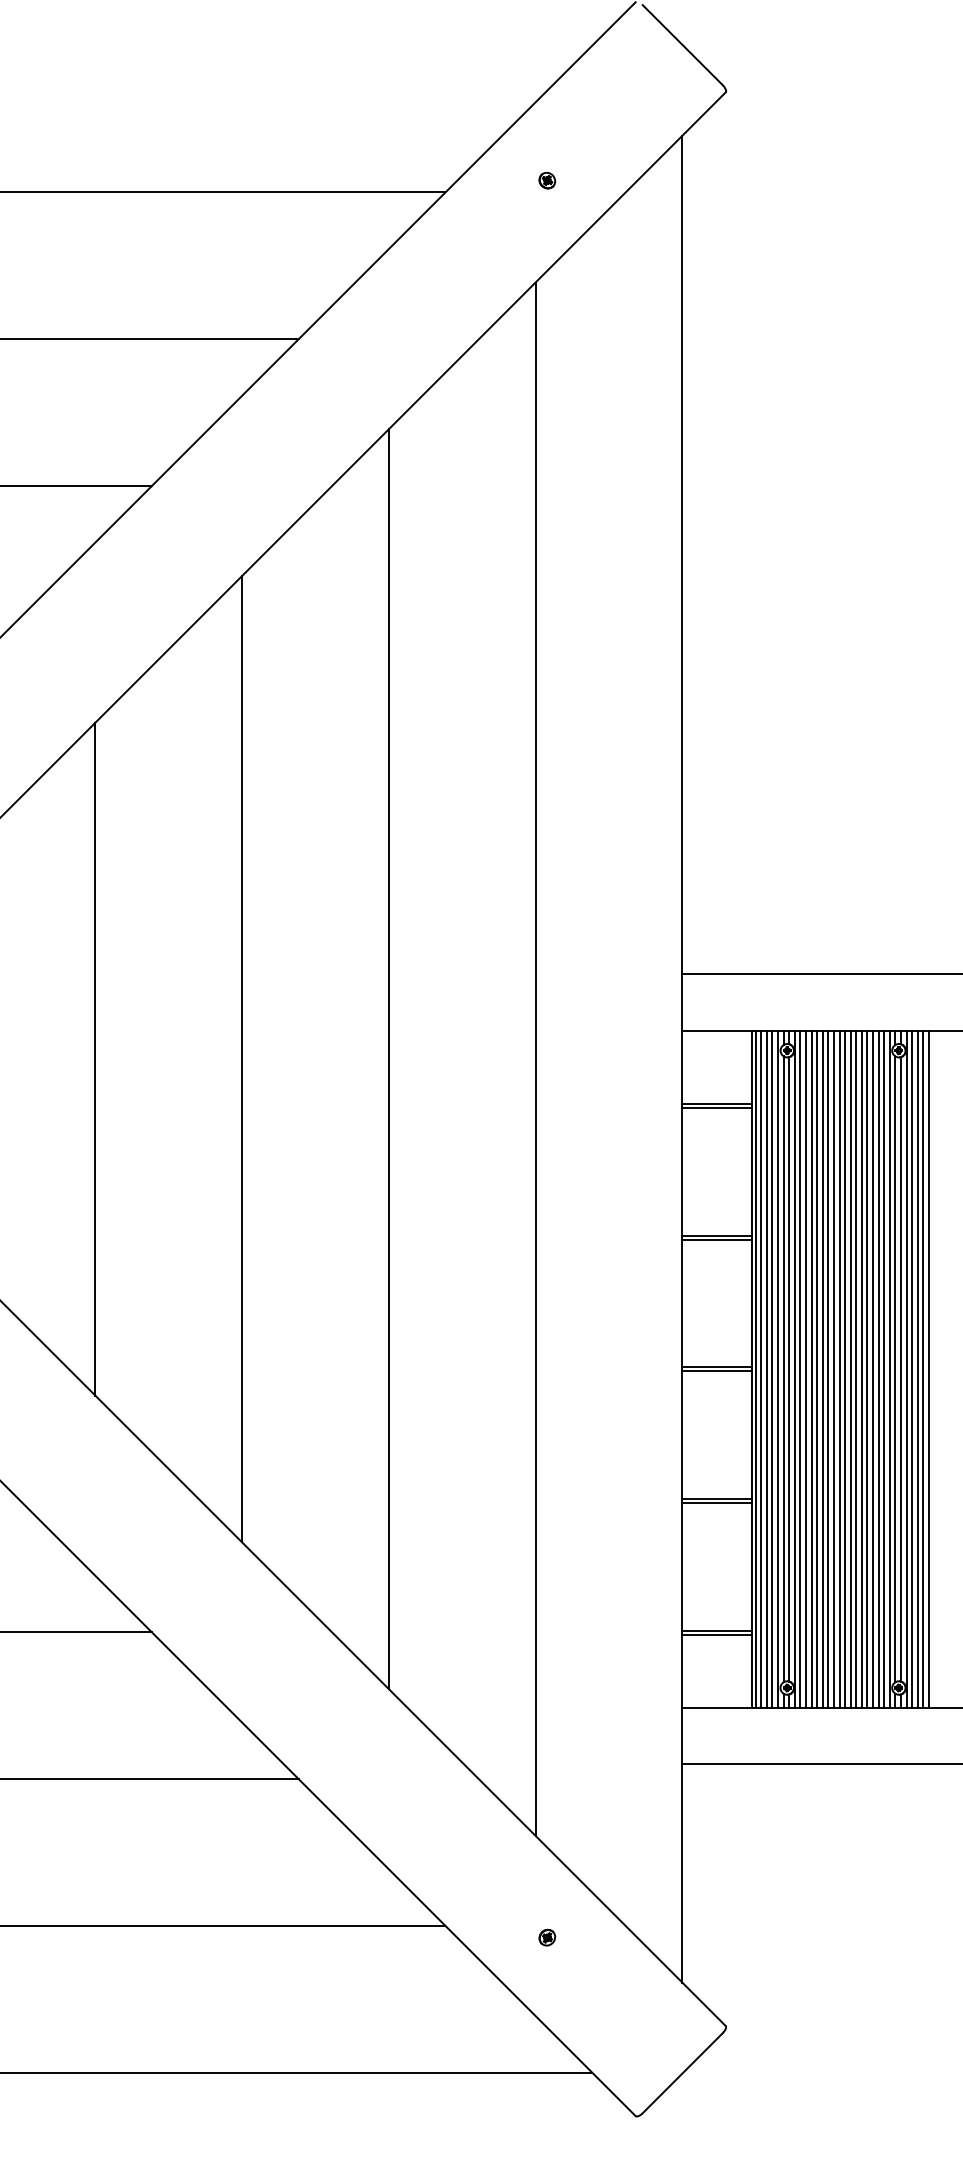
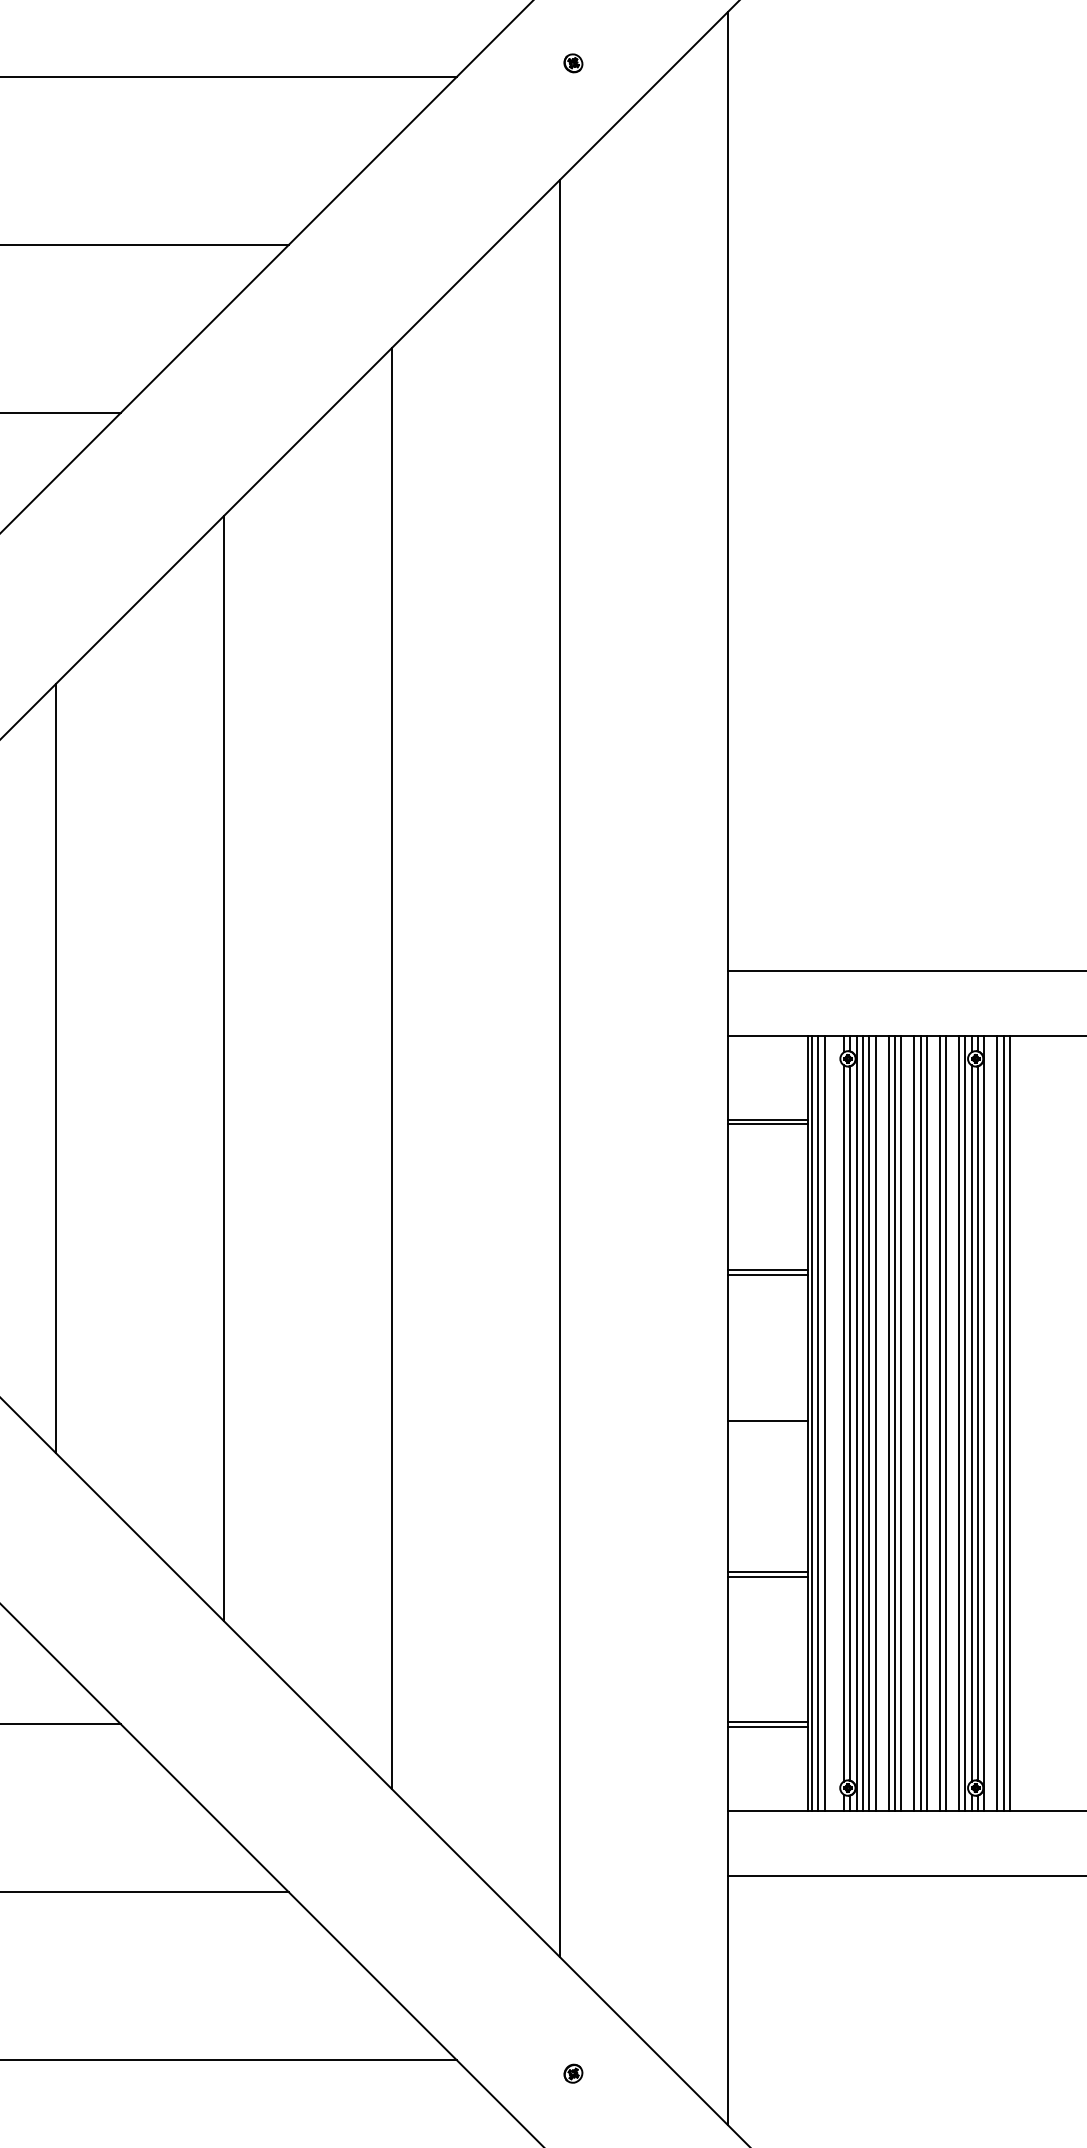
line: (772, 1368) -> (831, 1422), removed
line: (778, 1368) -> (837, 1422), removed
line: (817, 1368) -> (882, 1422), removed
line: (839, 1368) -> (907, 1422), removed
line: (861, 1368) -> (932, 1422), removed
line: (878, 1368) -> (952, 1422), removed
line: (912, 1368) -> (991, 1422), removed
line: (717, 1371) -> (768, 1425), removed

